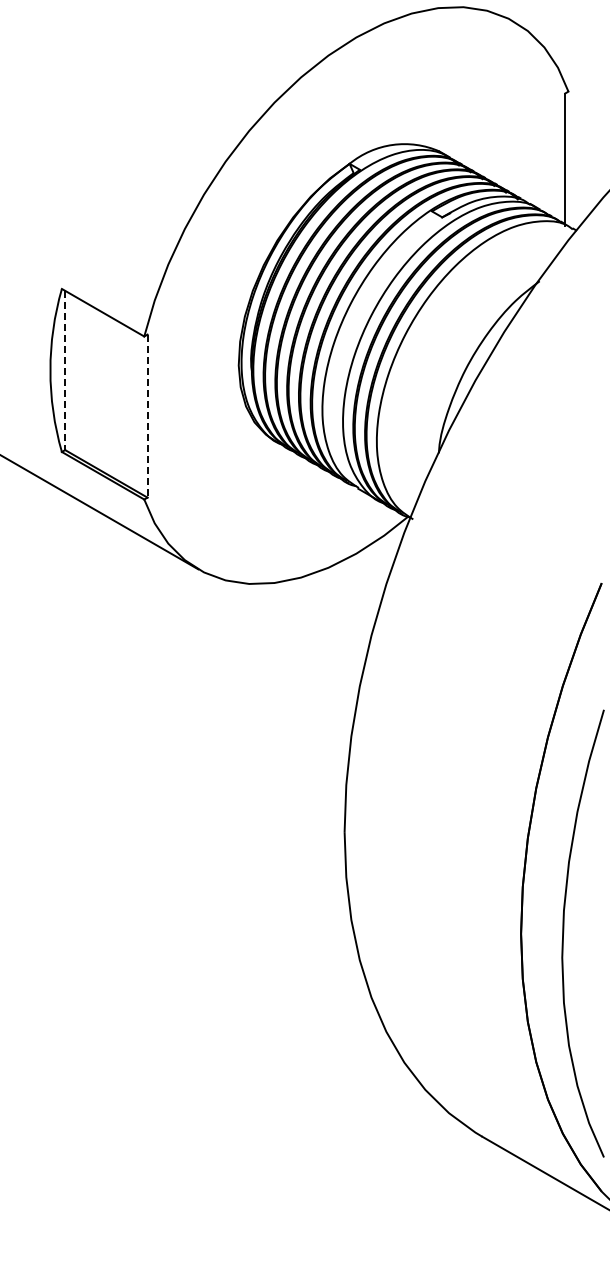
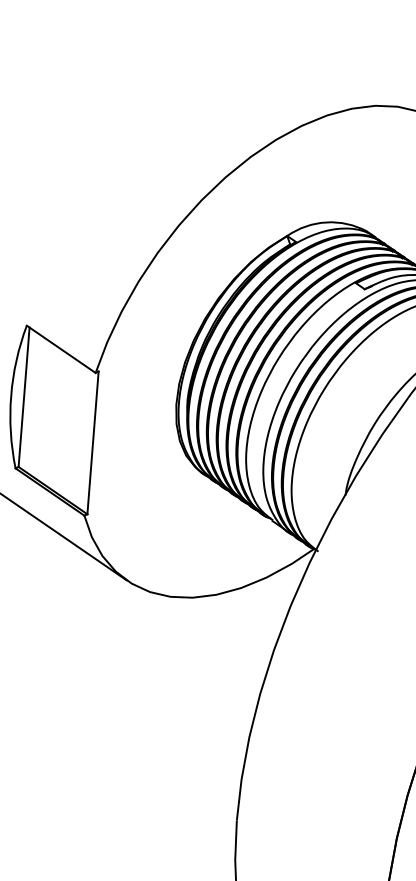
line: (65, 370) -> (24, 397), dashed -> solid
line: (147, 416) -> (92, 443), dashed -> solid

